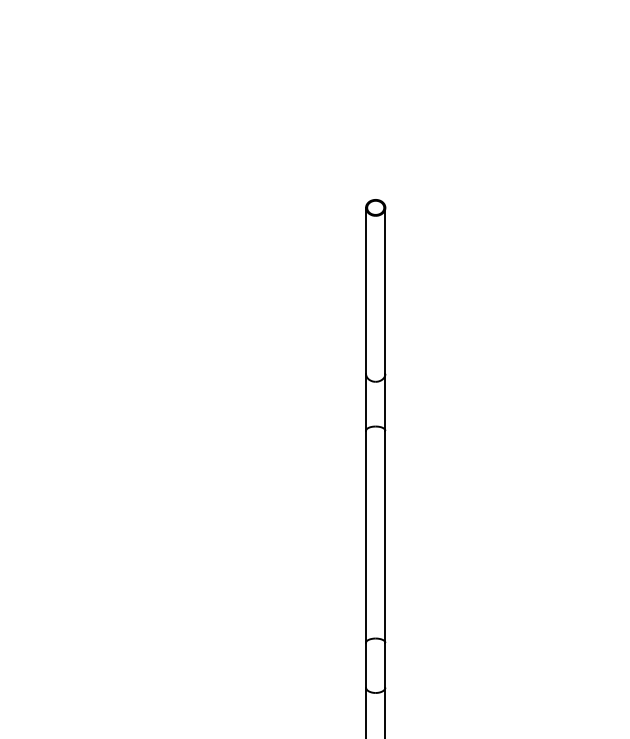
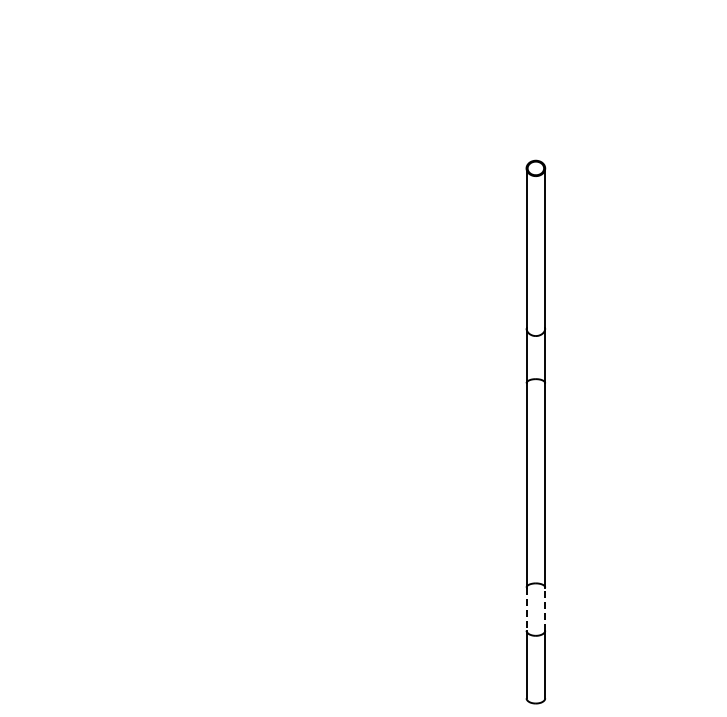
line: (365, 665) -> (526, 609), solid -> dashed
line: (385, 665) -> (545, 609), solid -> dashed

